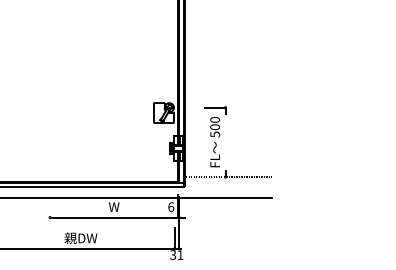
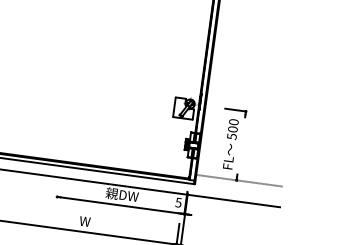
text: (114, 206) -> (122, 194), W -> 親DW
text: (171, 206) -> (179, 202), 6 -> 5
text: (80, 238) -> (84, 221), 親DW -> W

